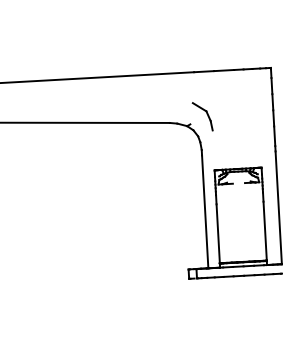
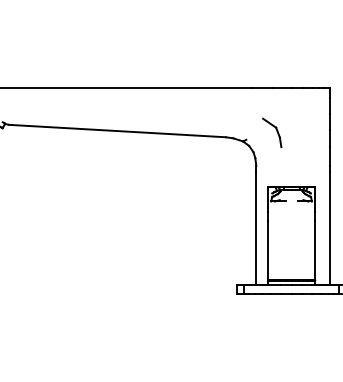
part: (203, 116) -> (272, 132), moved

